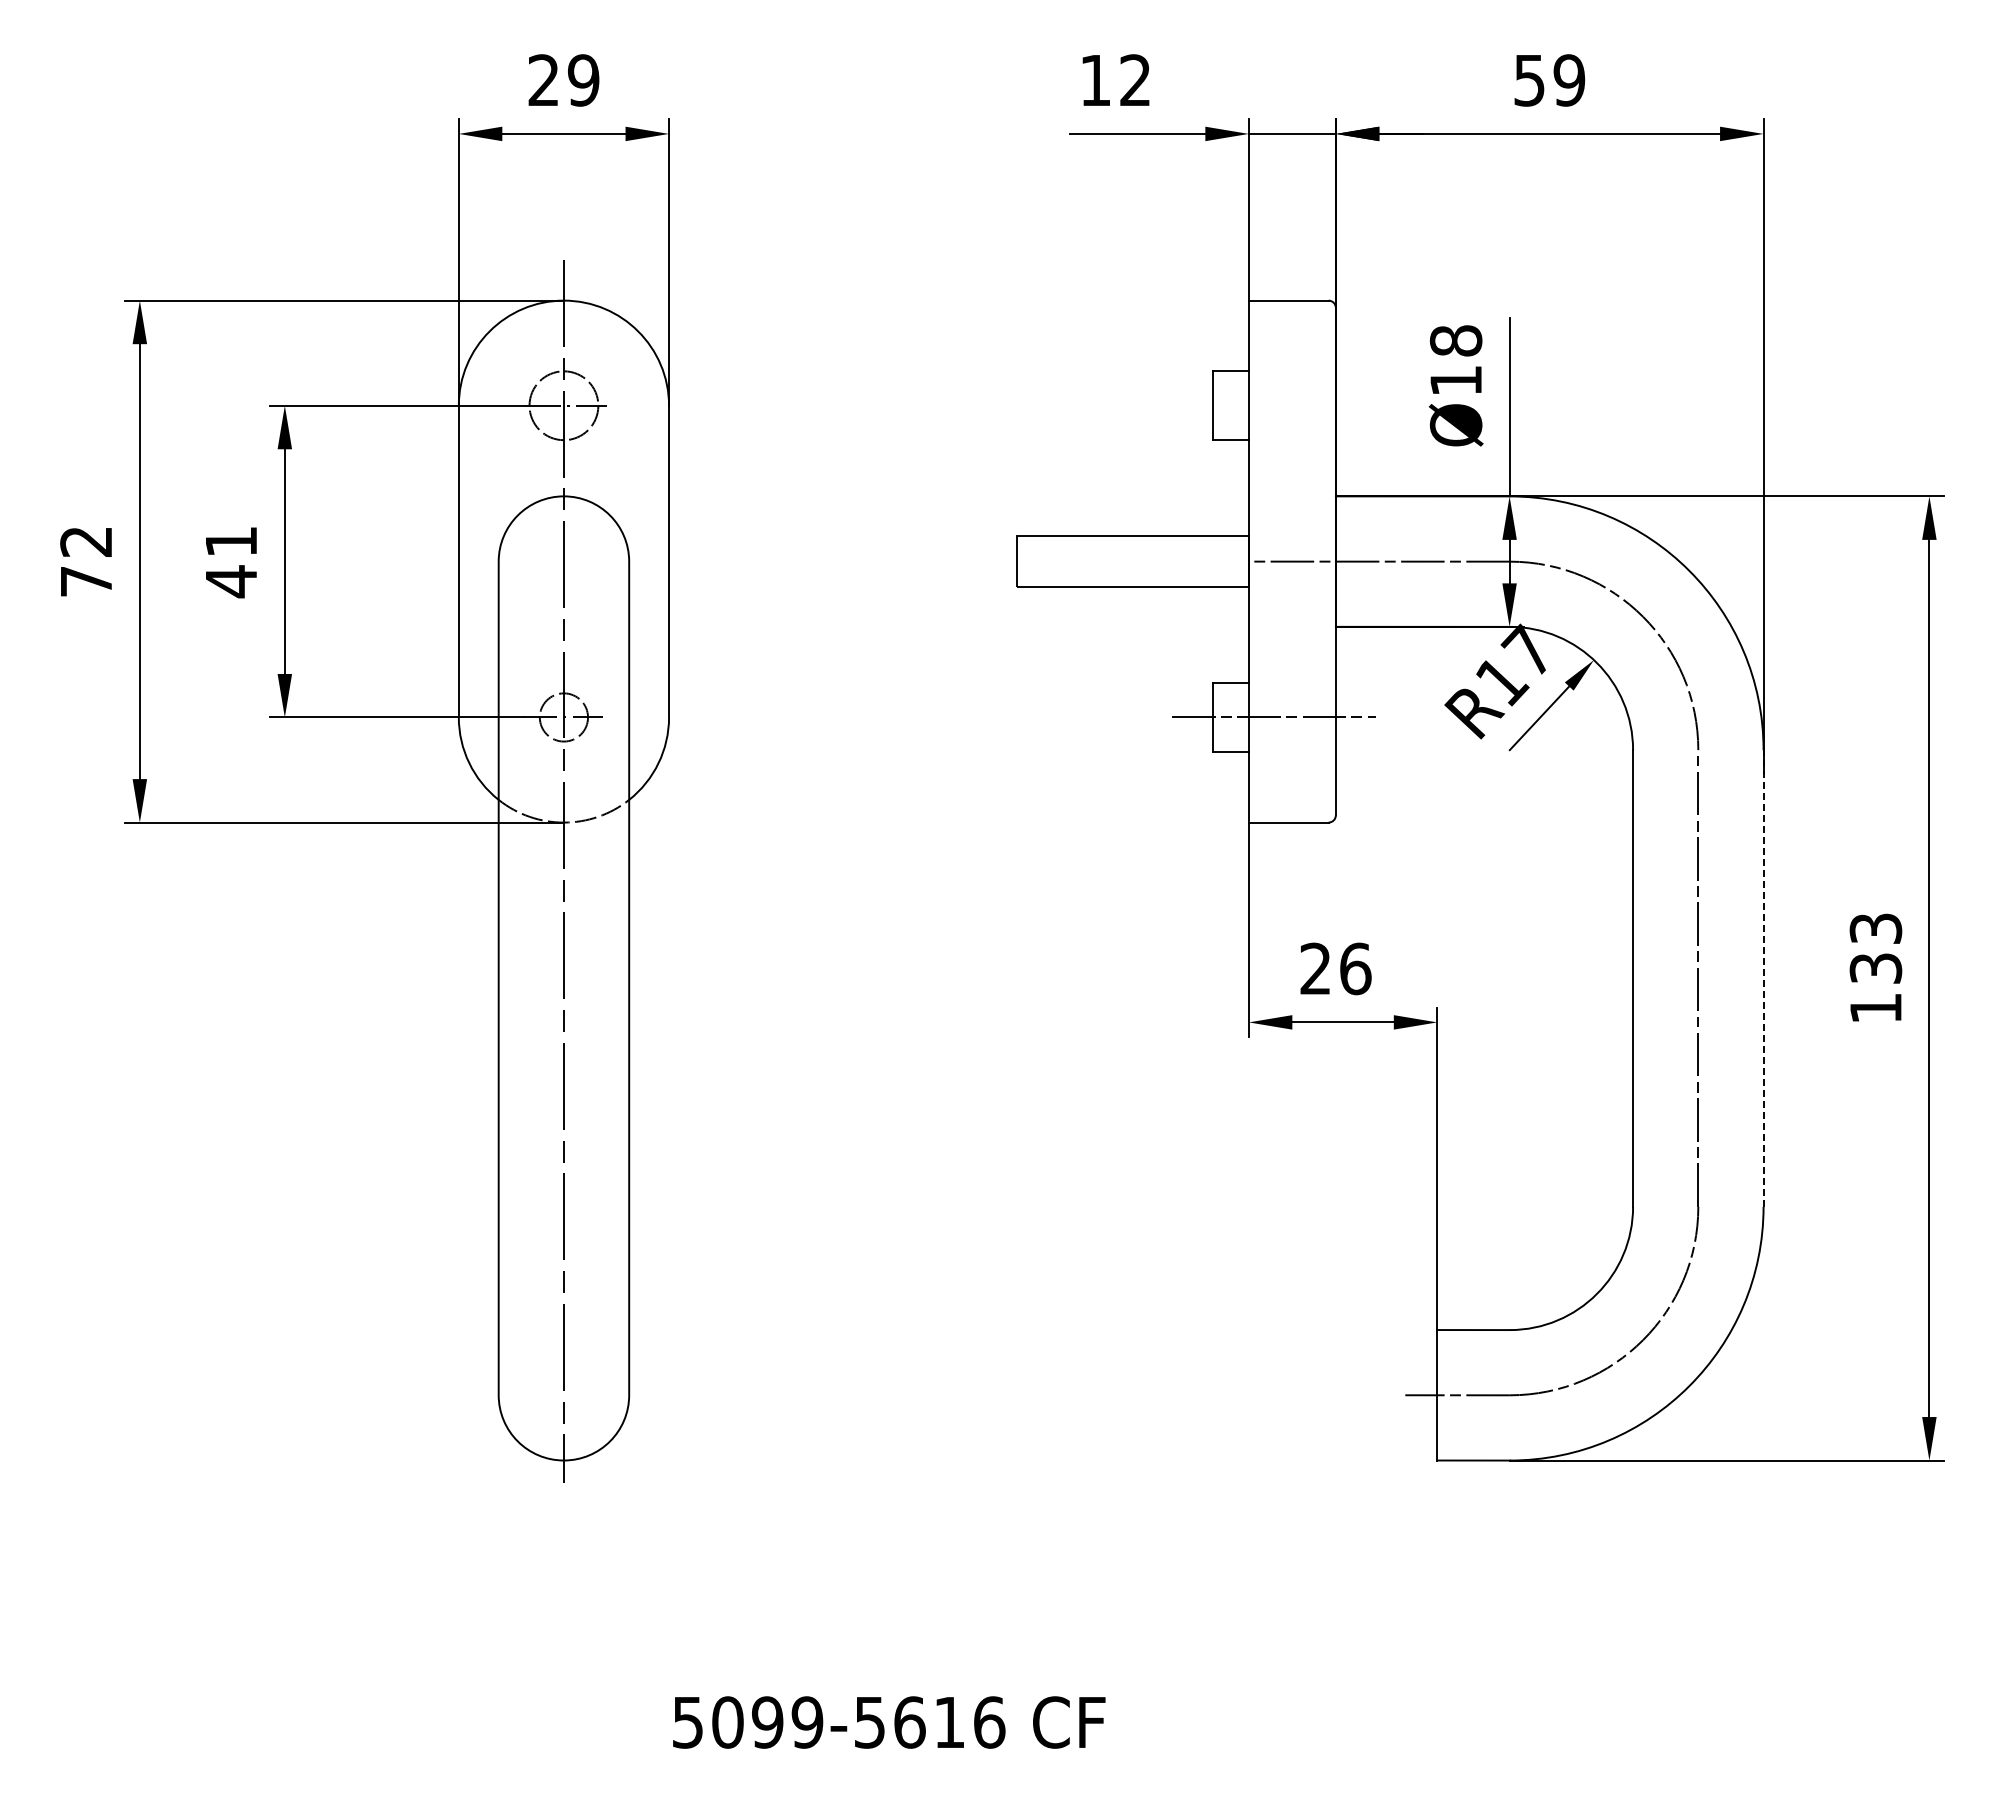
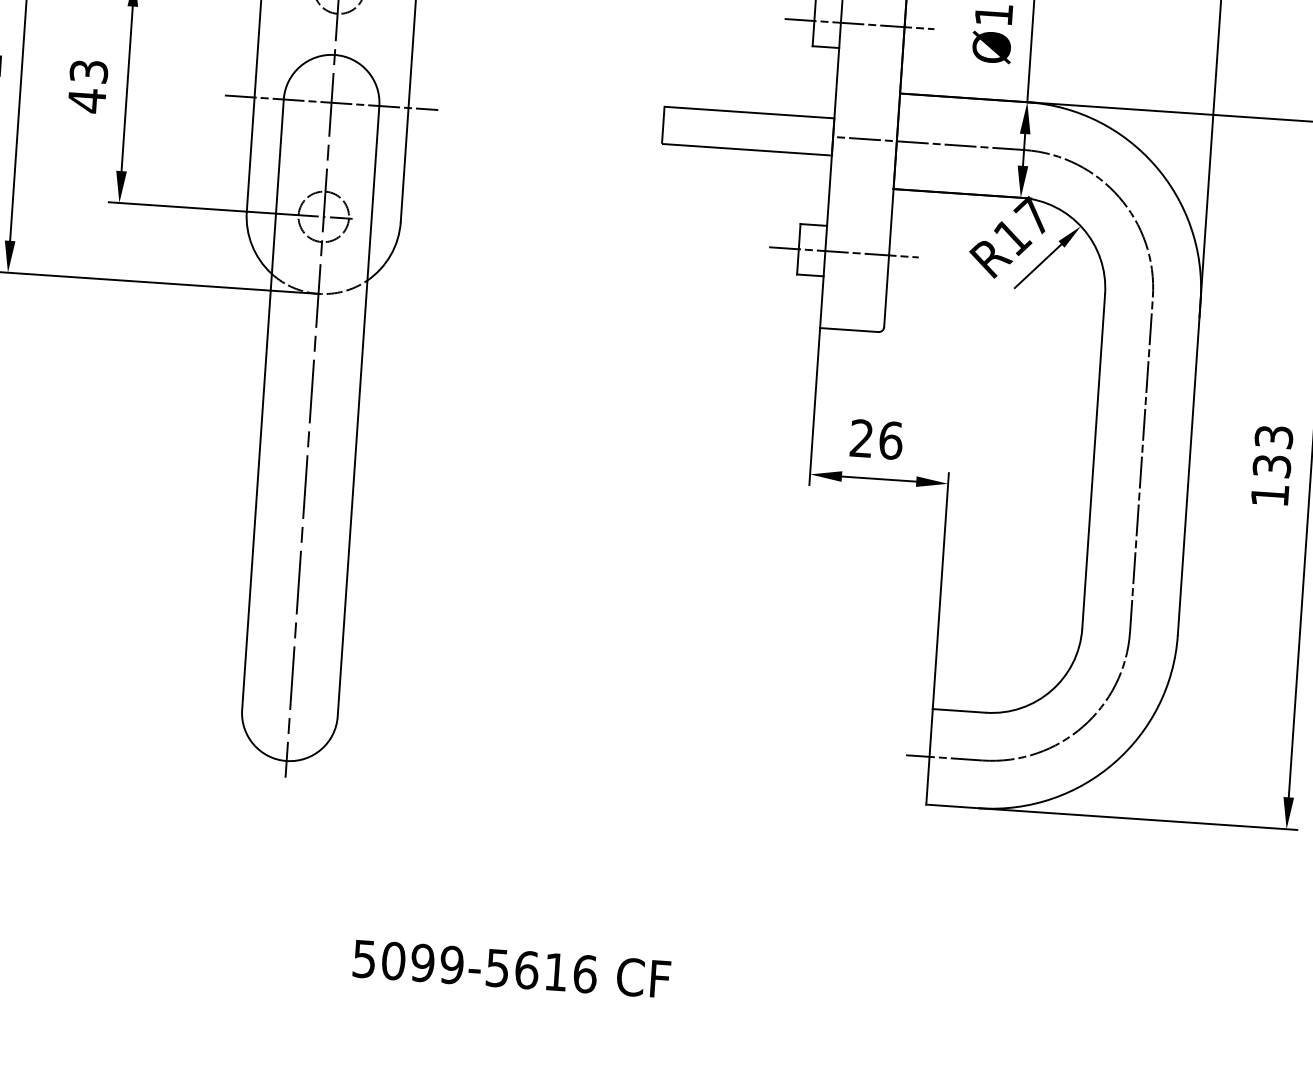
line: (1274, 405) -> (859, 23), added
text: (231, 541) -> (89, 71), 41 -> 43
line: (563, 561) -> (331, 102), added
circle: (563, 717) -> (323, 216), size x1.43
line: (1763, 977) -> (1189, 467), dashed -> solid

